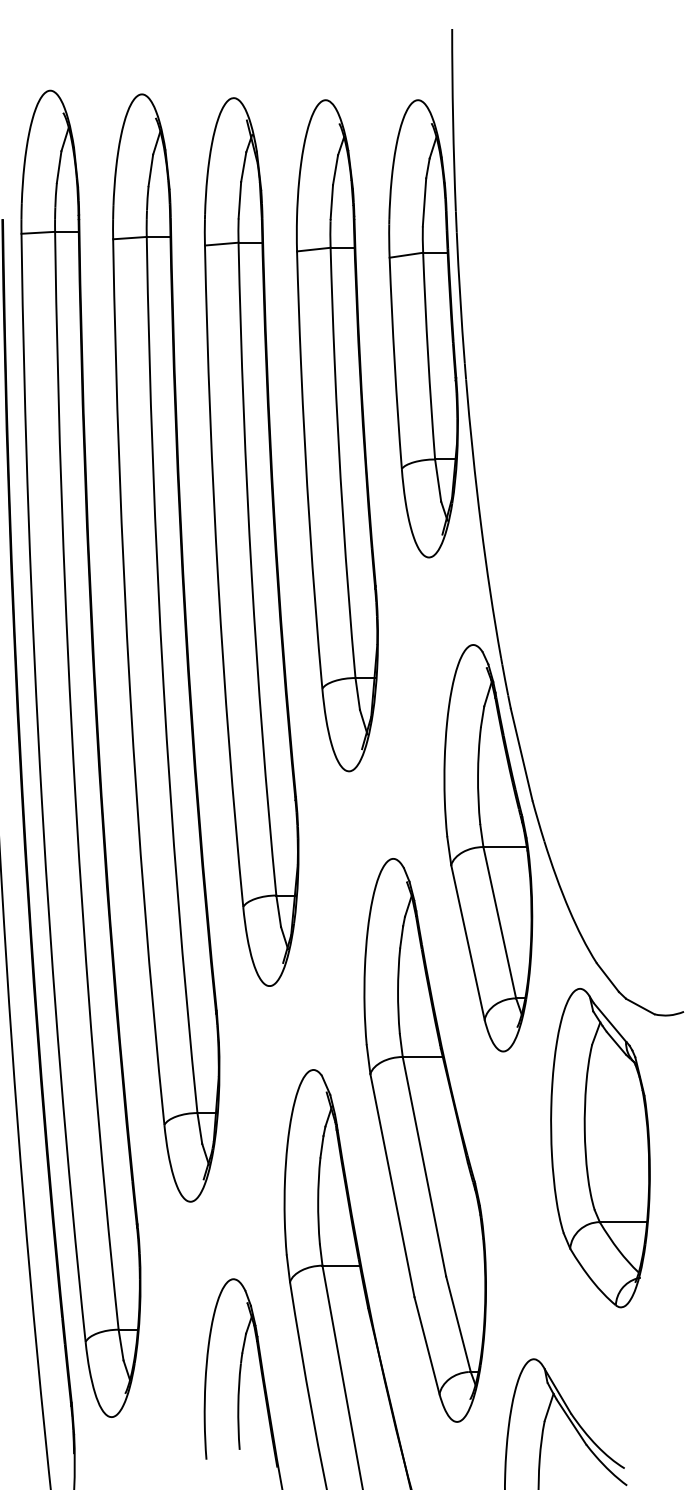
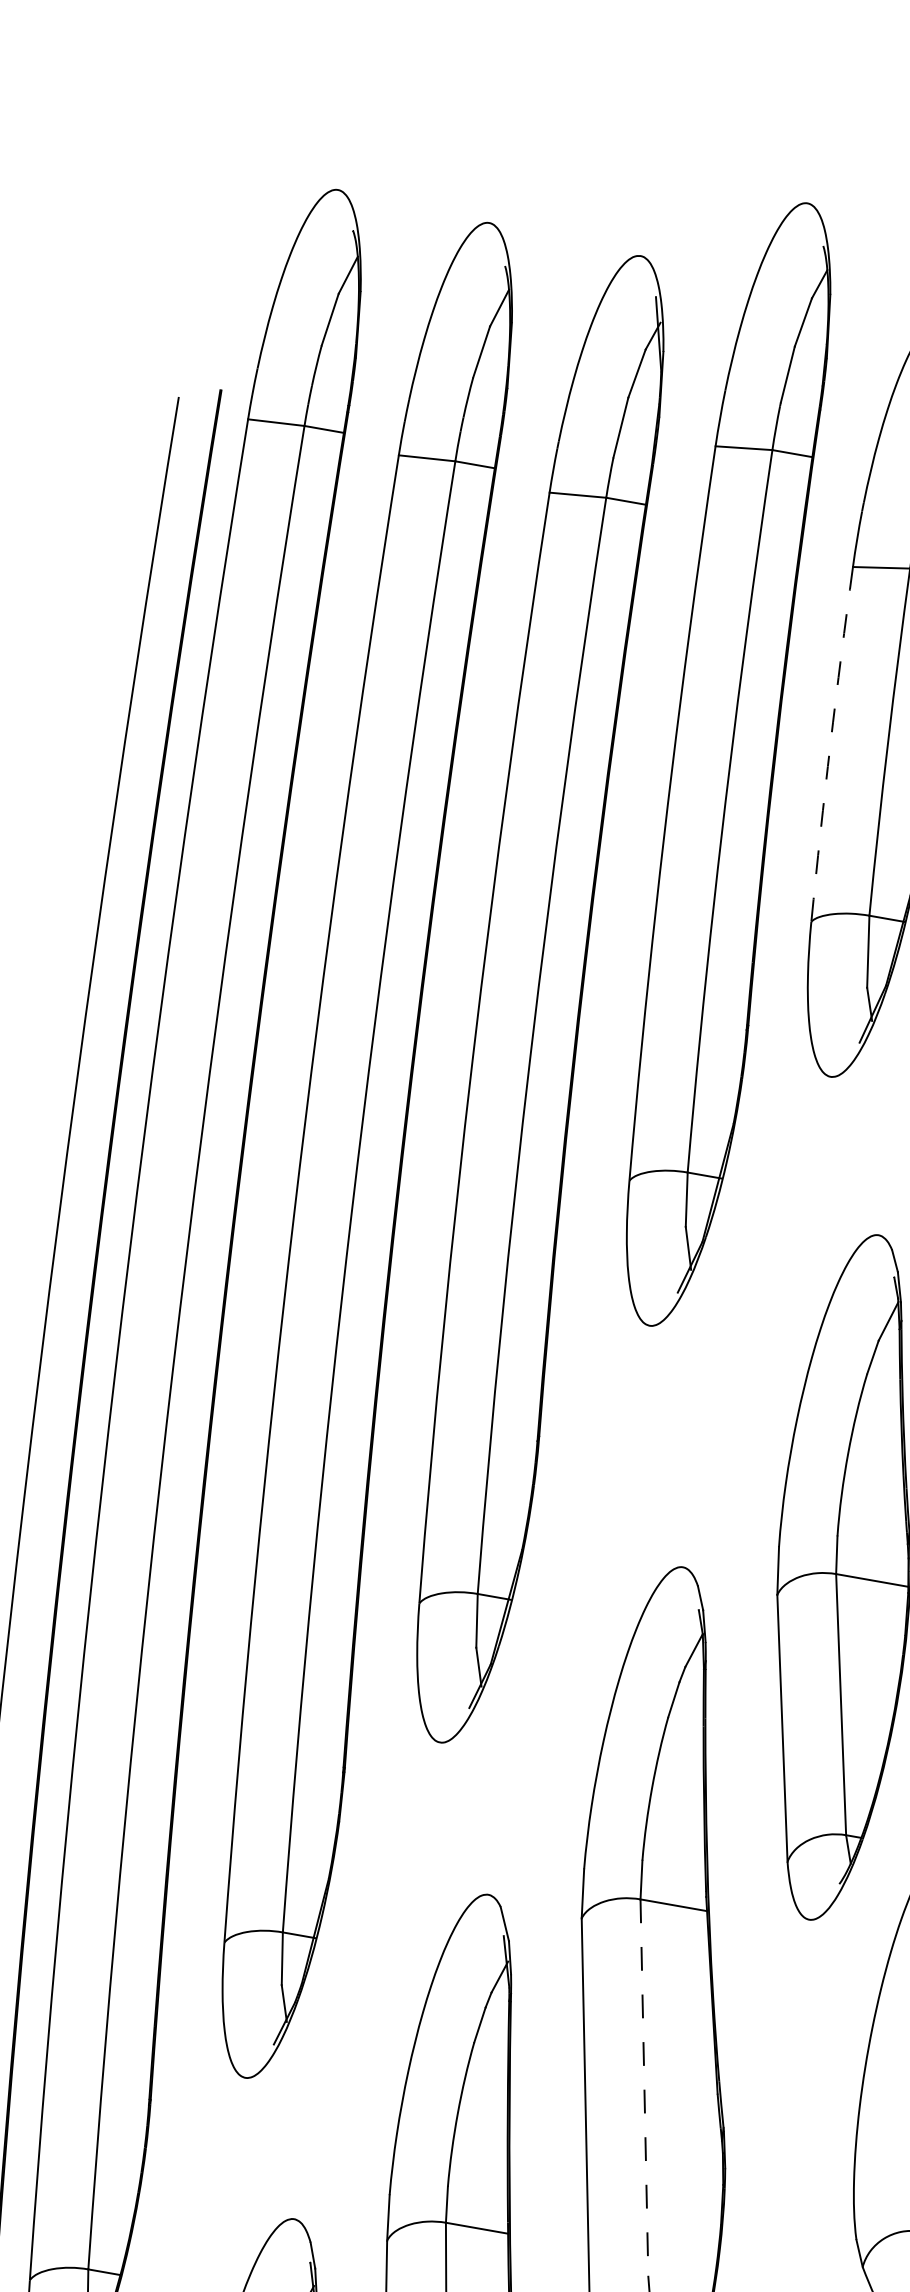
arc: (394, 363) -> (830, 744), solid -> dashed
part: (337, 435) -> (728, 764), moved
line: (424, 1166) -> (644, 2087), solid -> dashed

